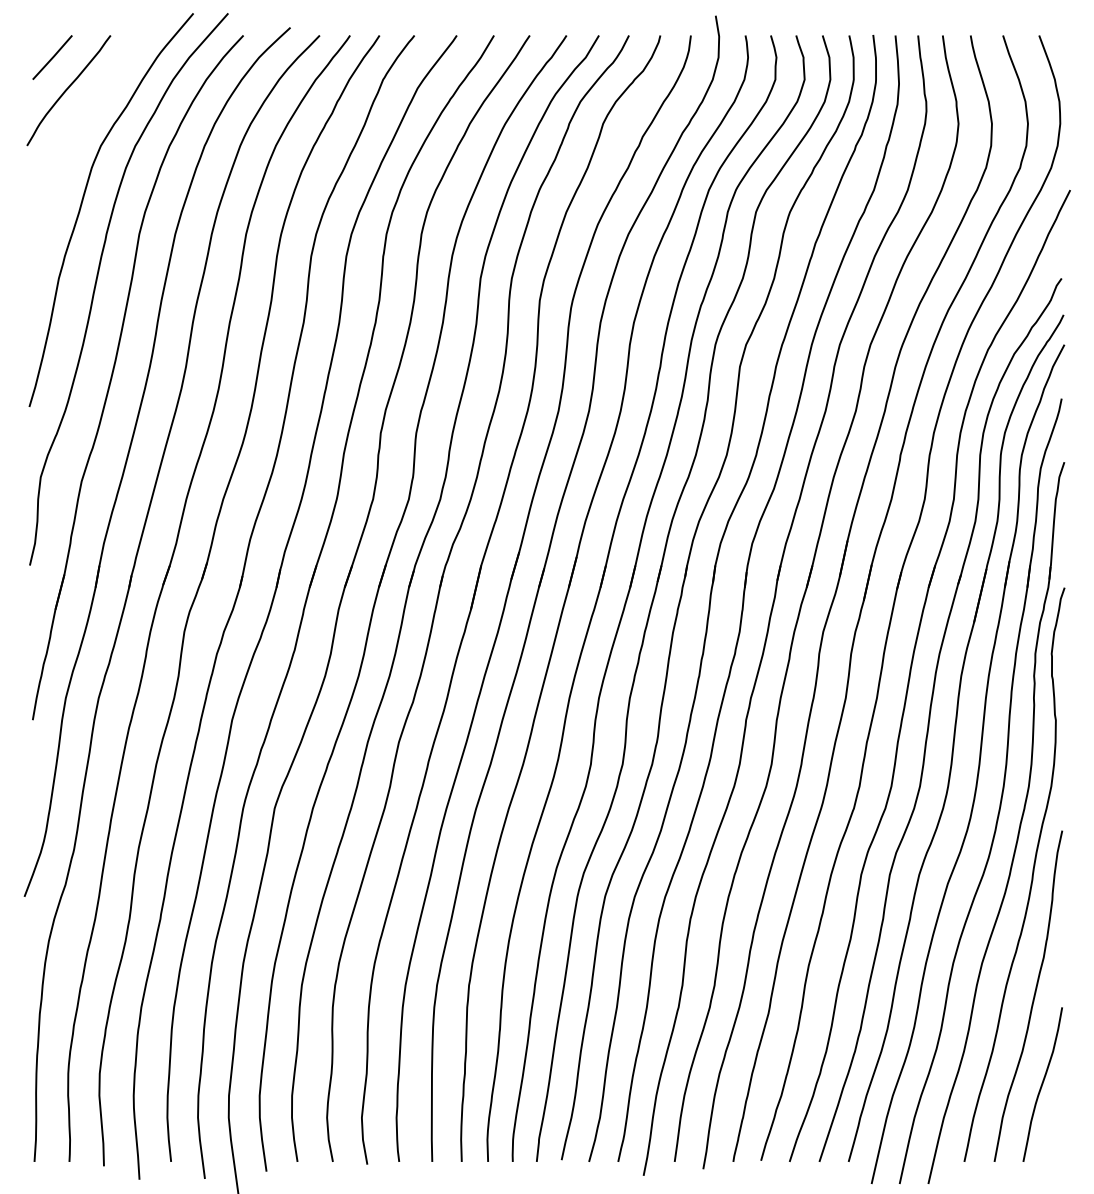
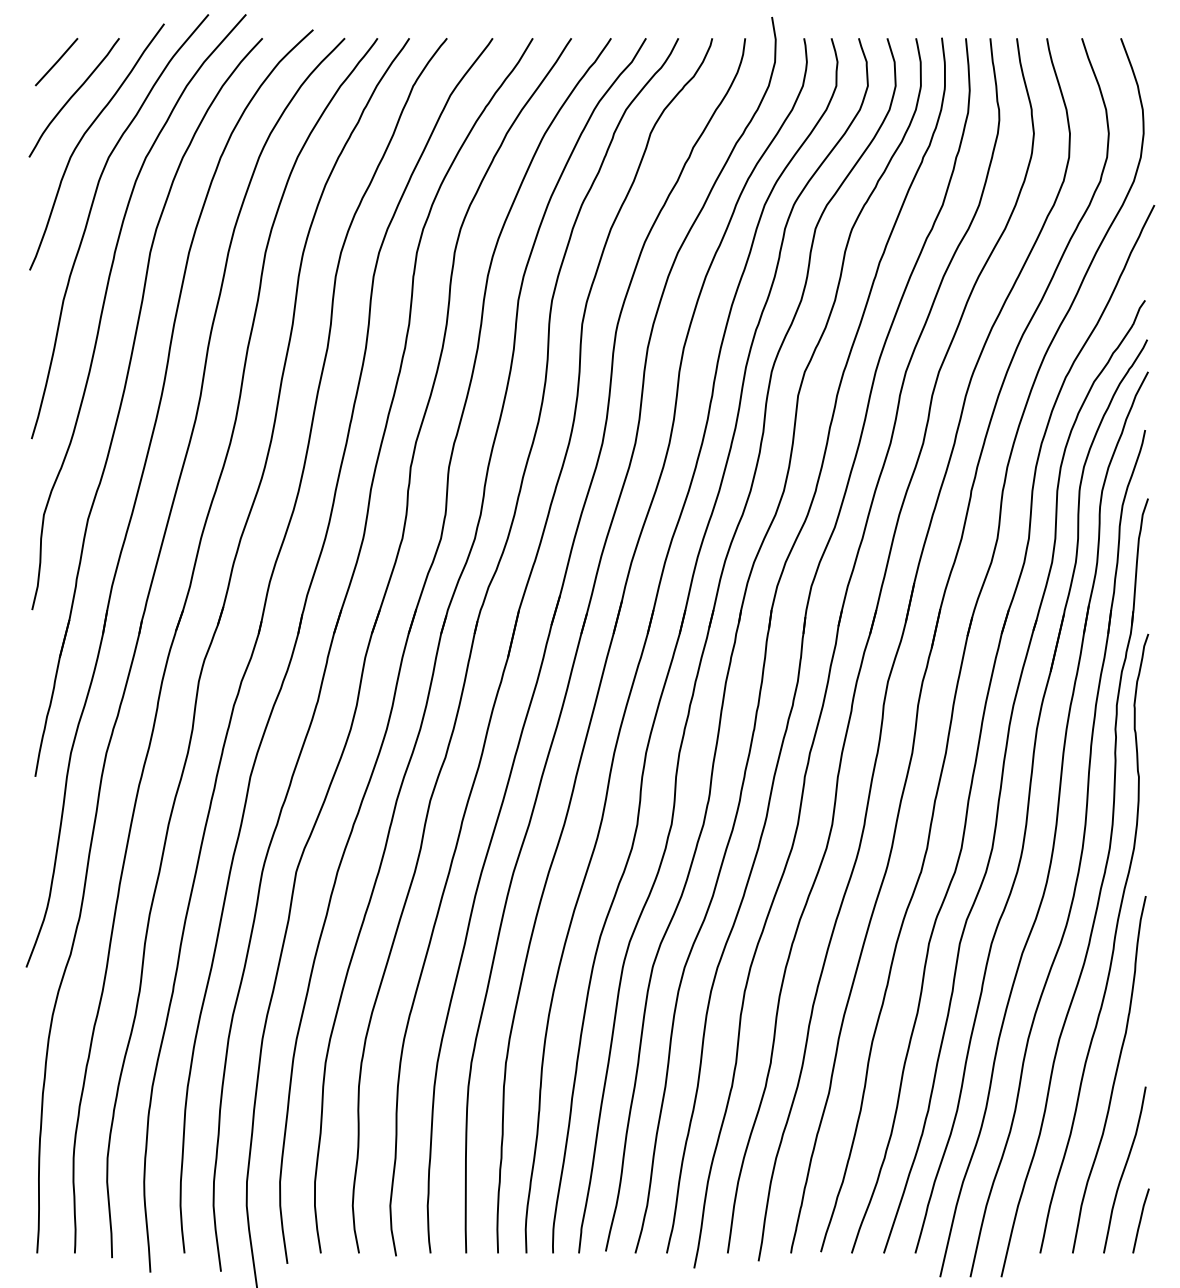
curve: (76, 129) -> (82, 139), added
line: (1057, 1131) -> (1140, 1220), added

